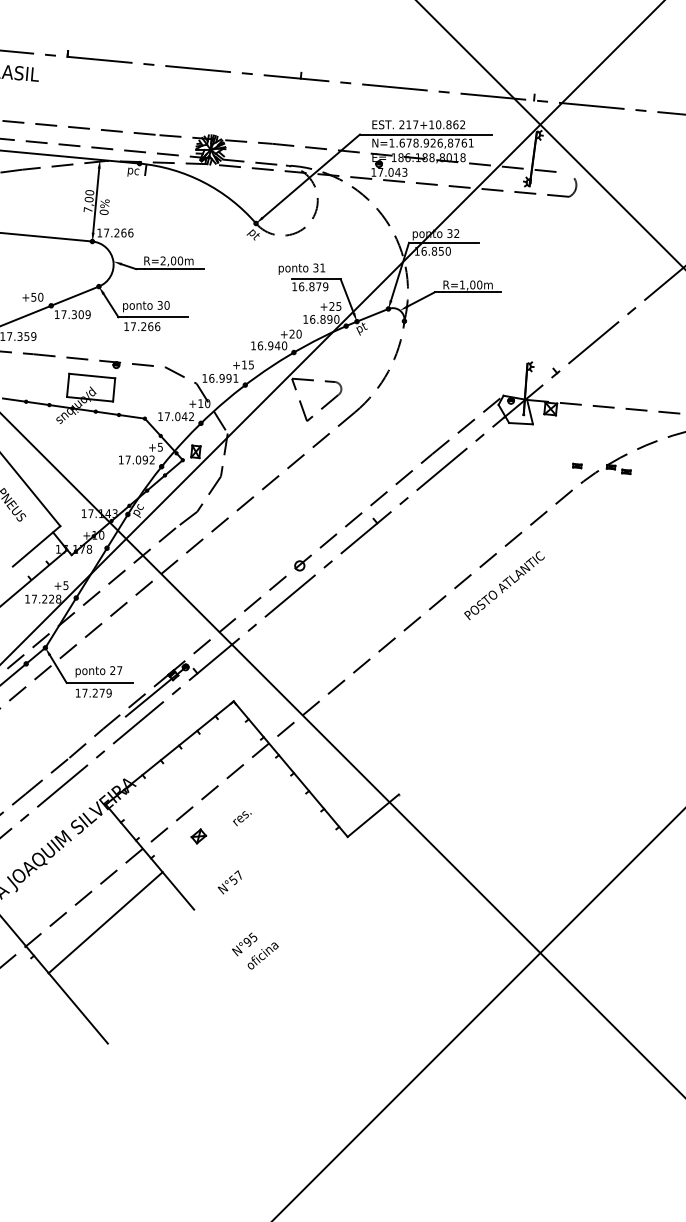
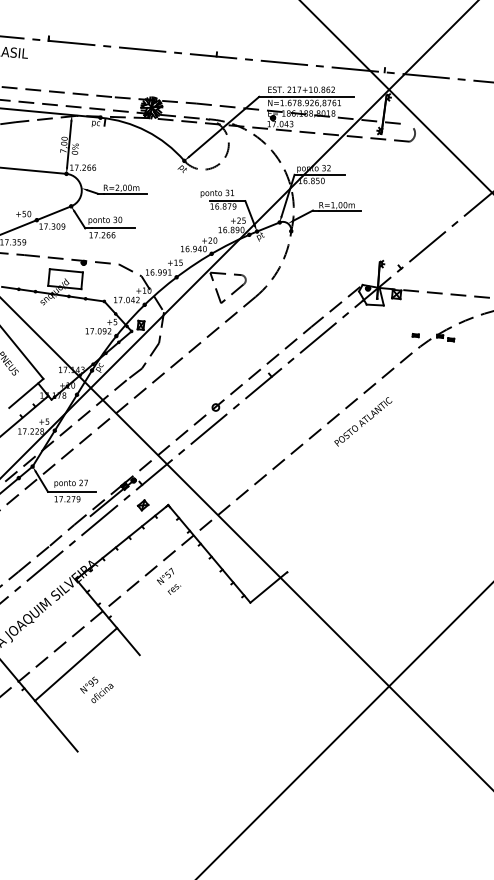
part: (197, 836) -> (142, 505), moved
text: (229, 881) -> (165, 575), moved
text: (254, 950) -> (96, 689), moved

